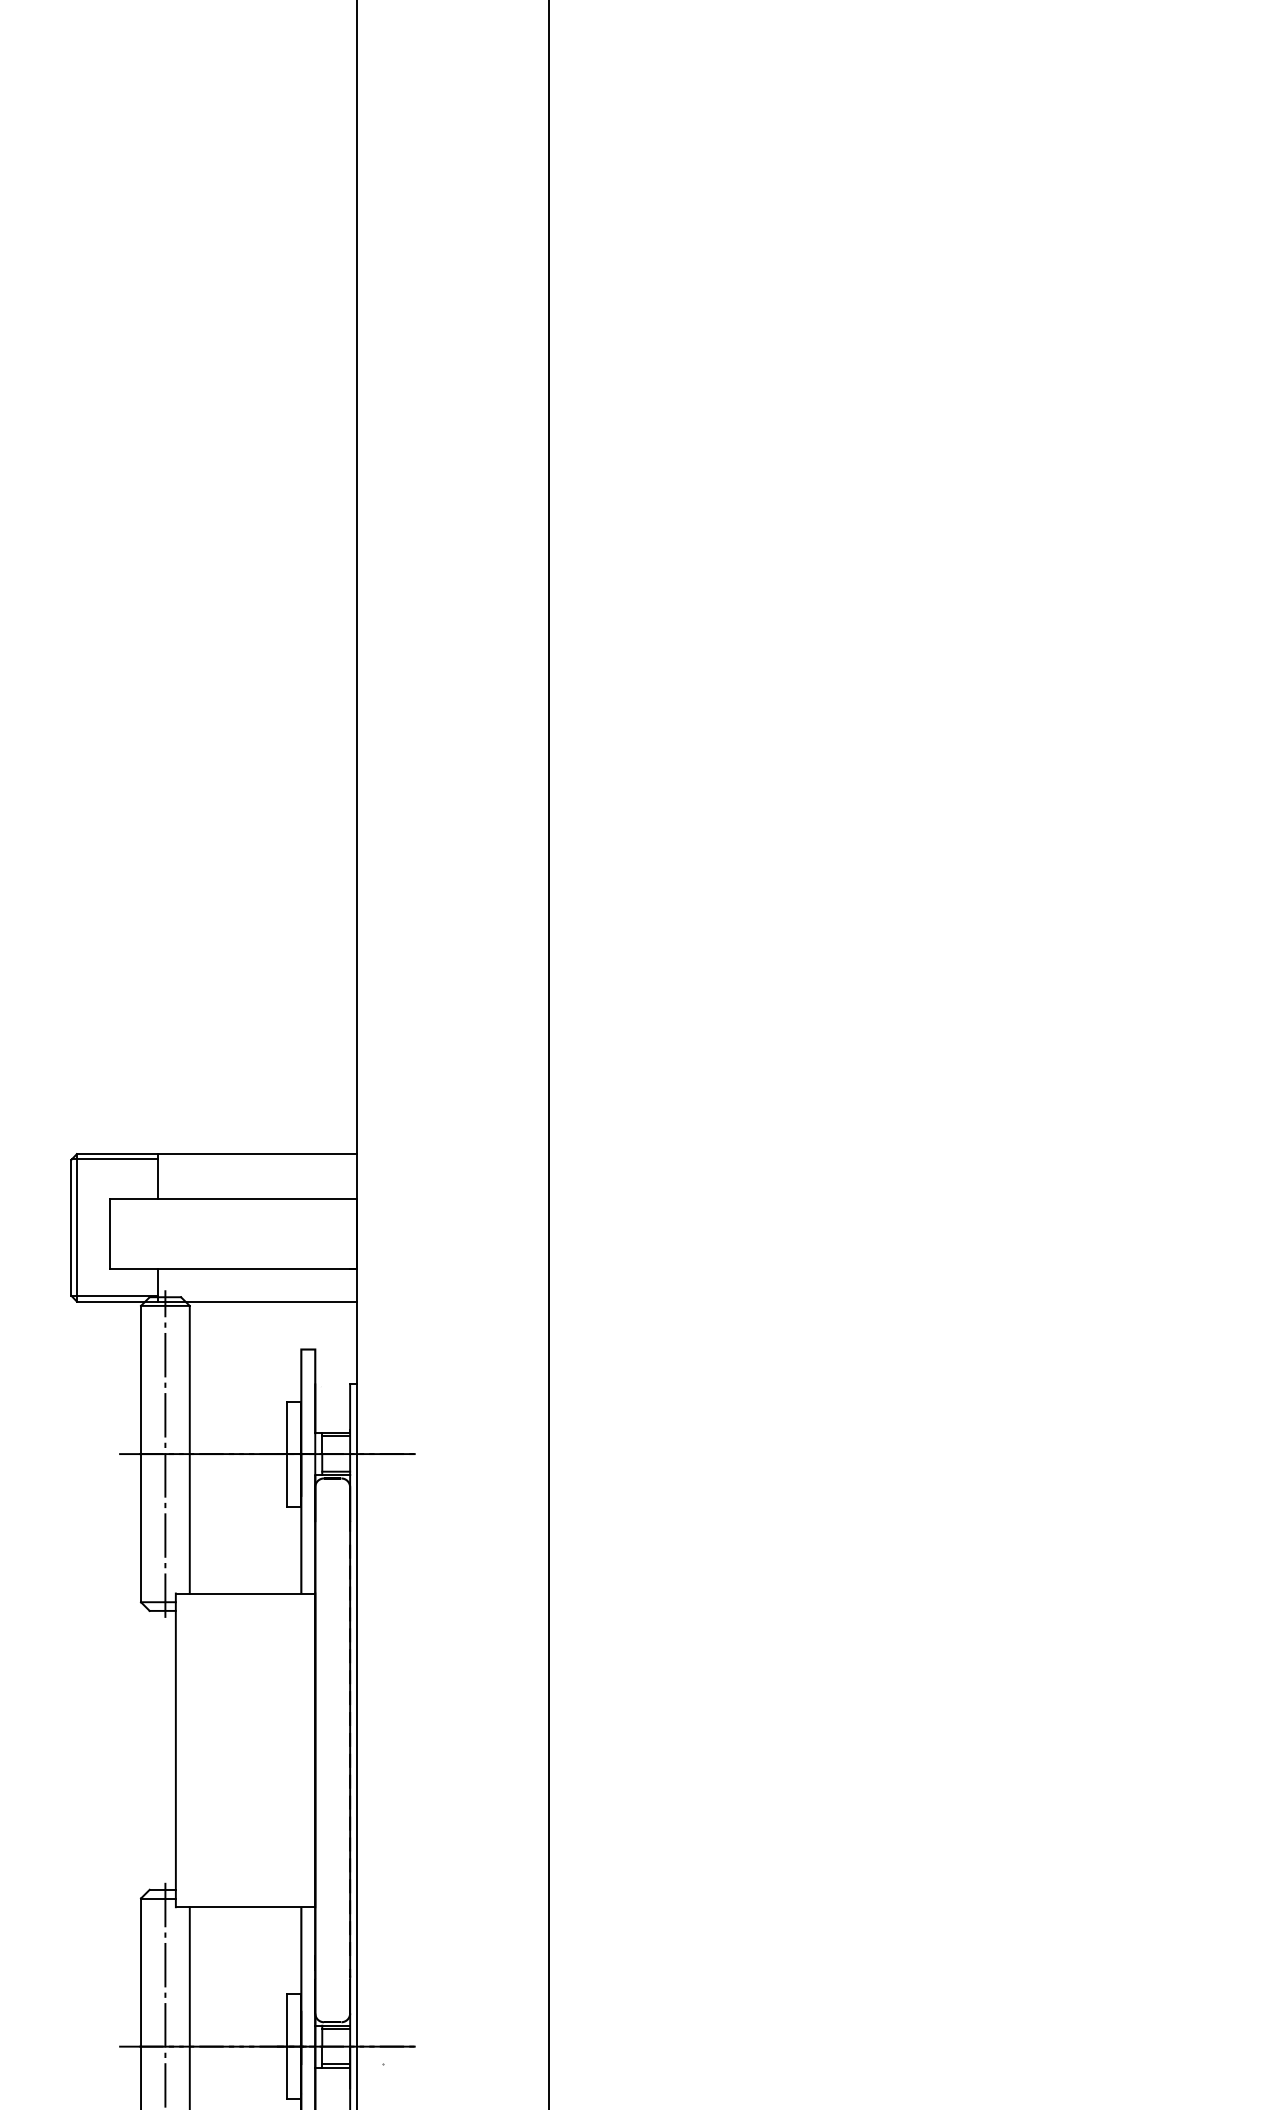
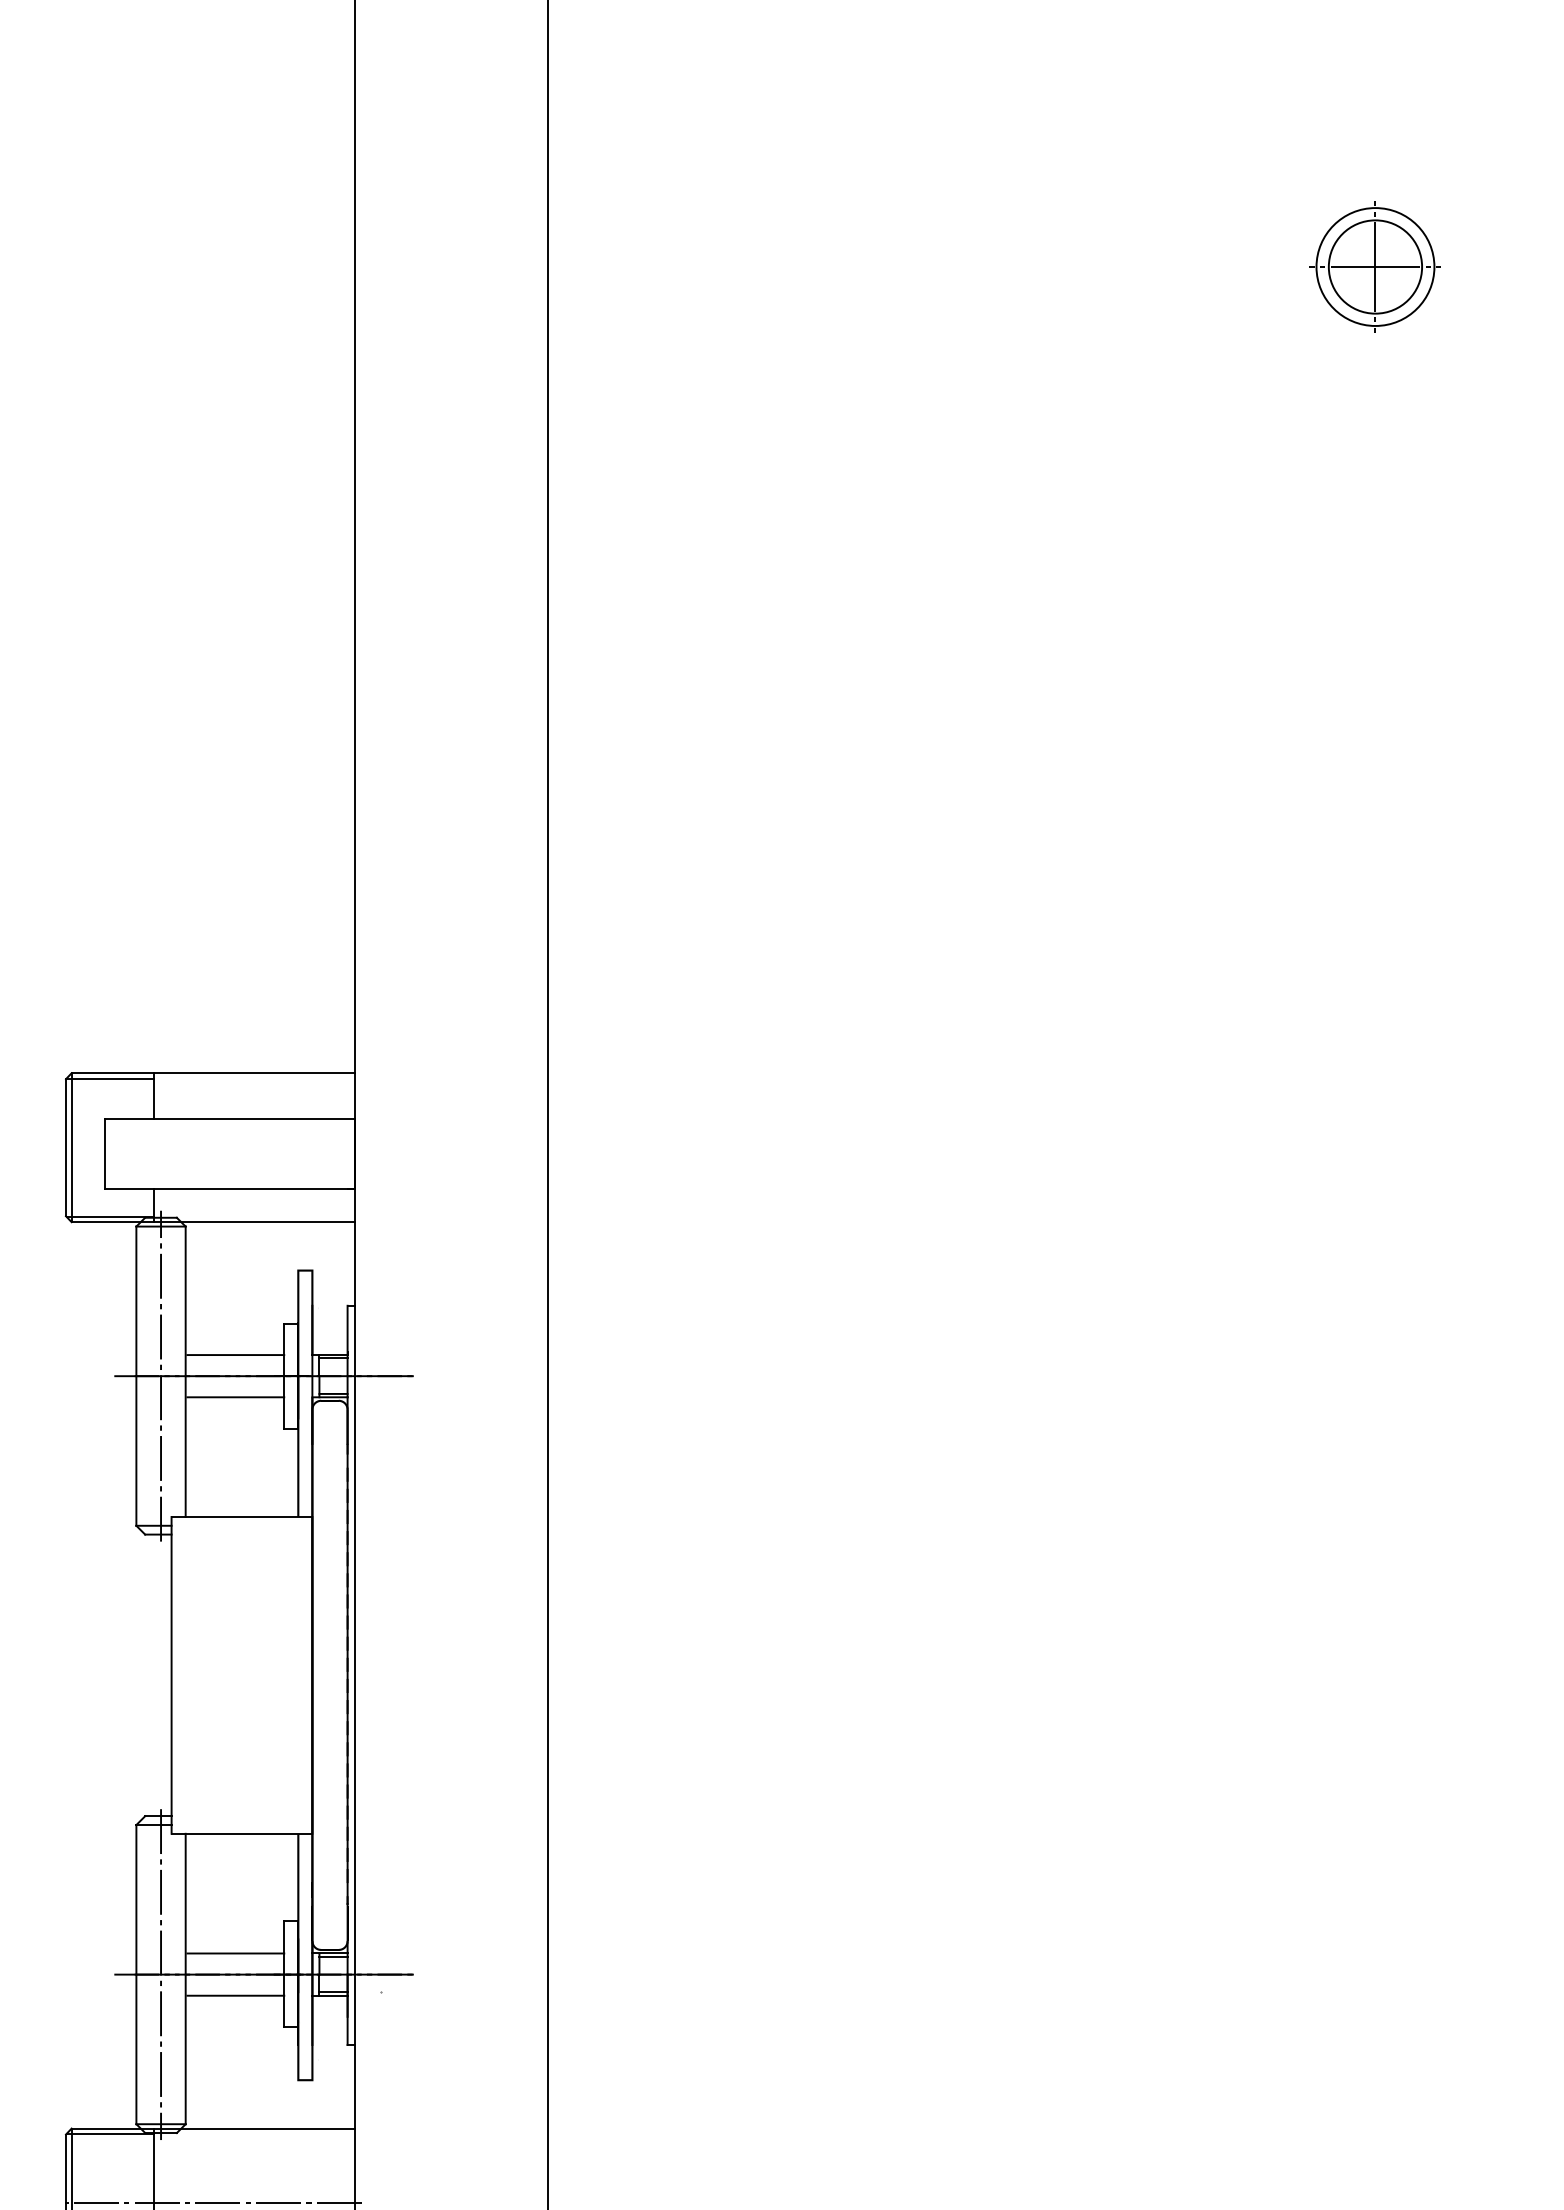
line: (239, 1433) -> (235, 1355), added
line: (239, 1475) -> (235, 1397), added
line: (239, 2025) -> (235, 1953), added
line: (239, 2067) -> (235, 1995), added

